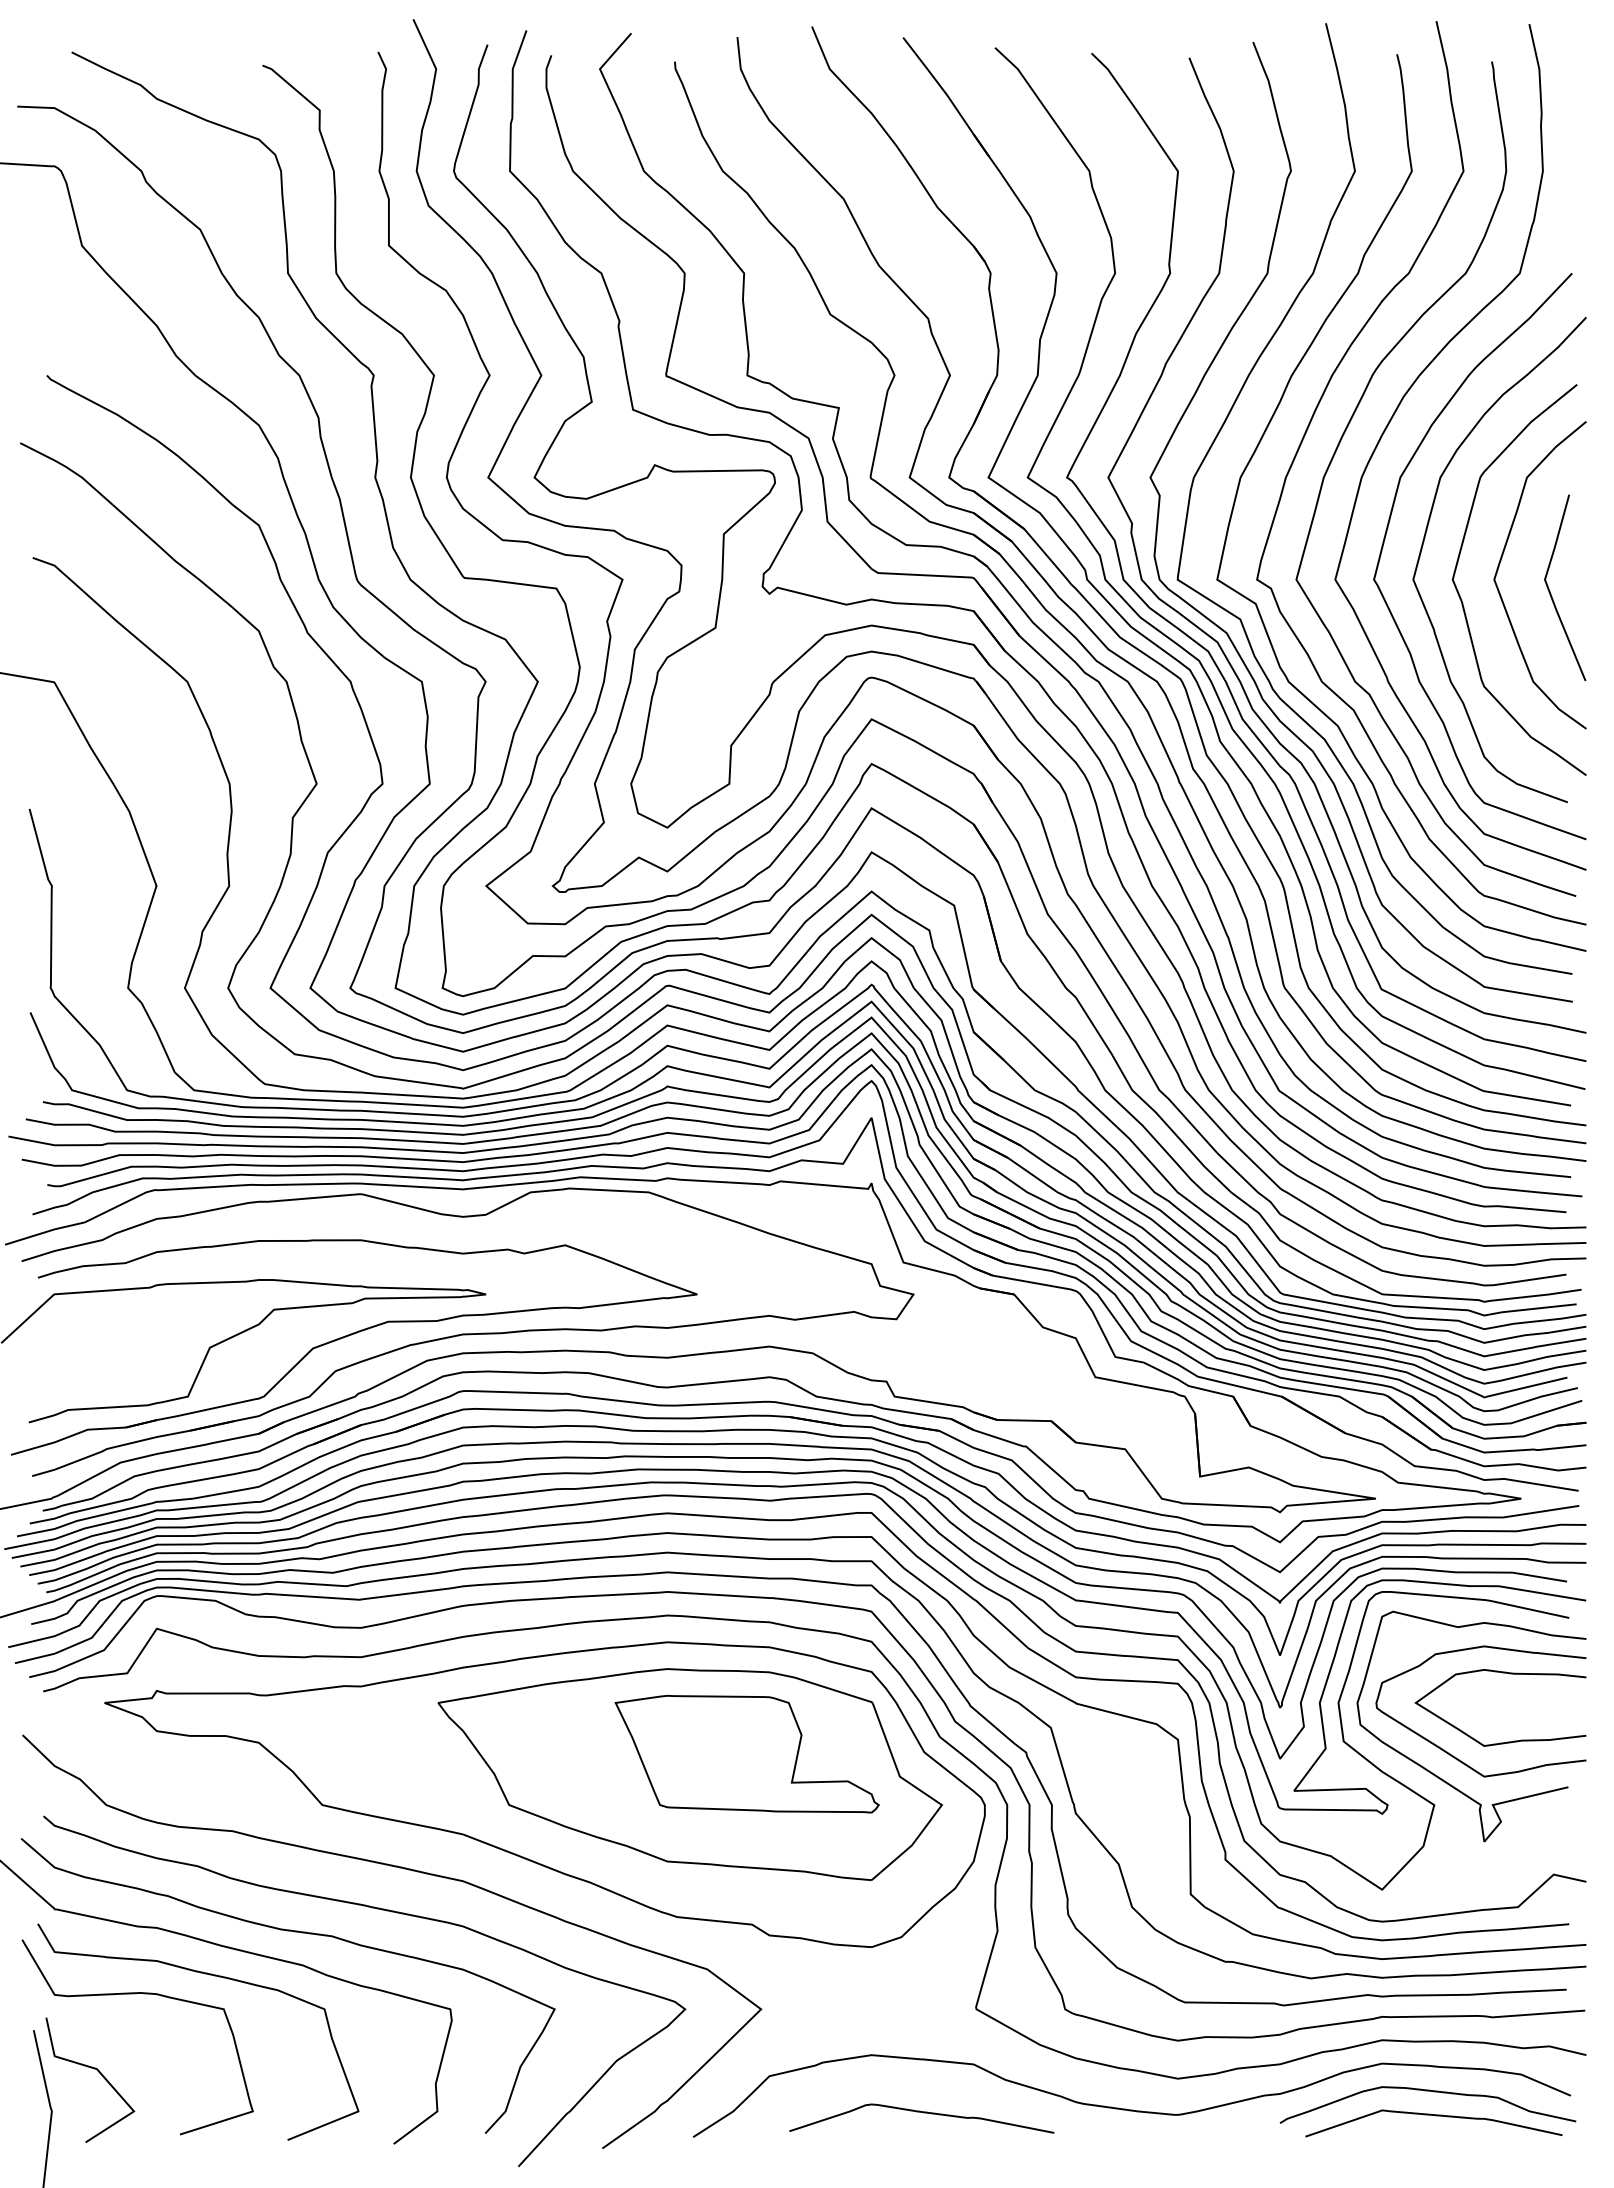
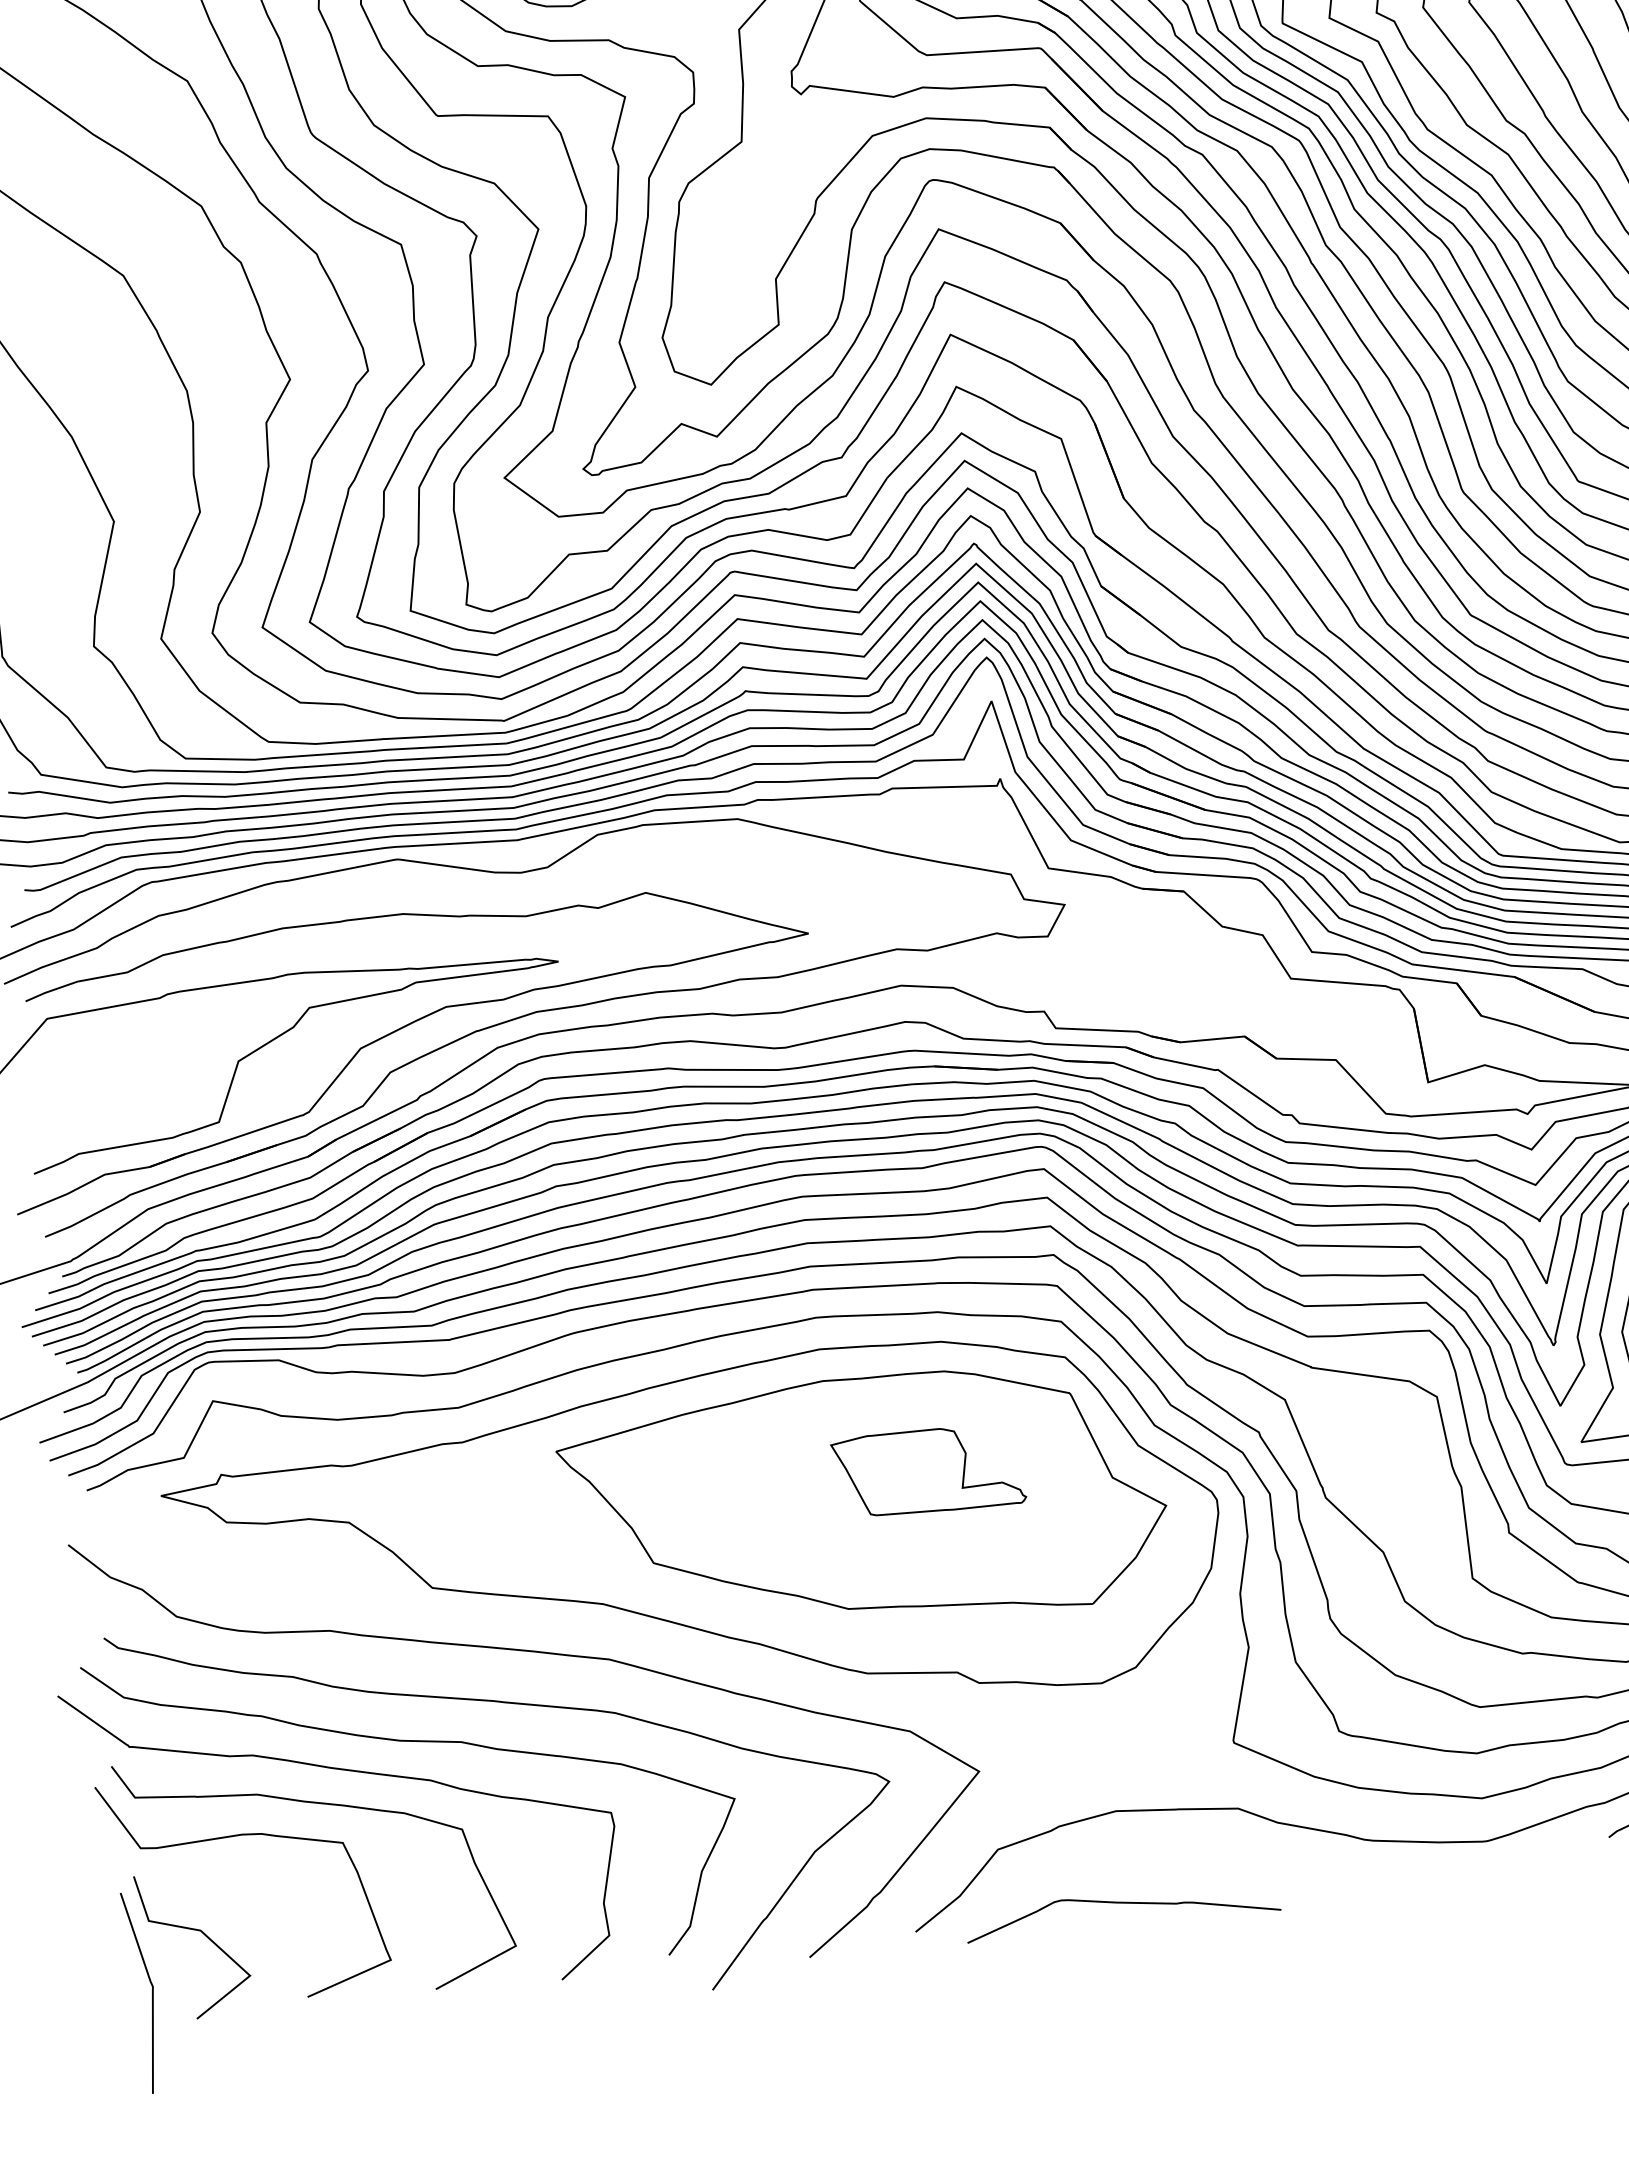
part: (746, 1753) -> (927, 1470), size x0.6
curve: (923, 2113) -> (1123, 1904), moved

